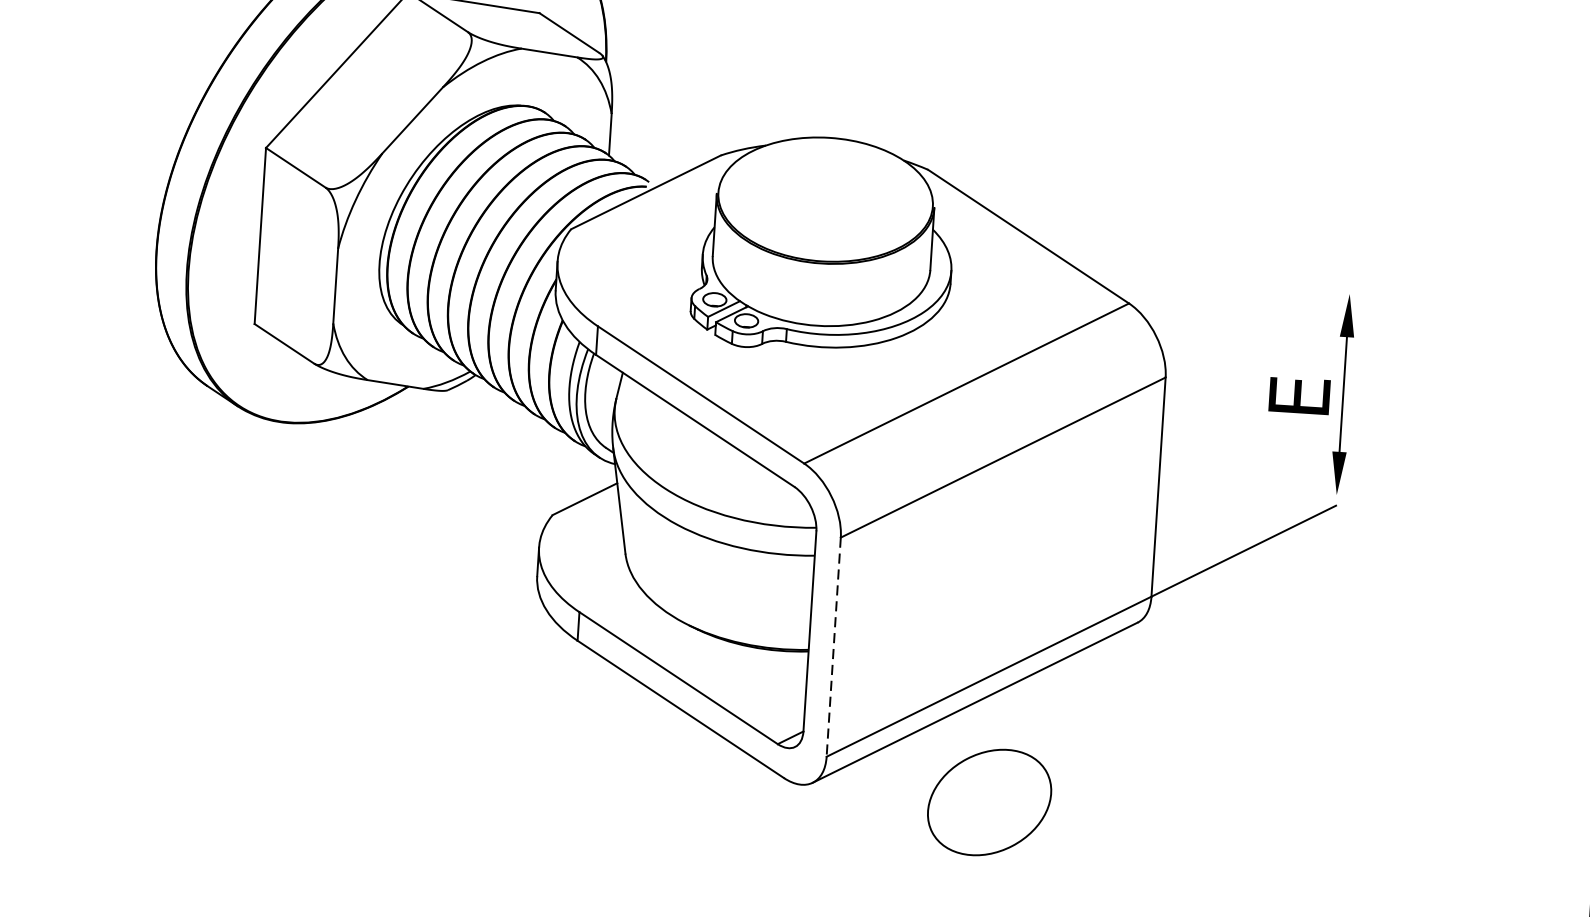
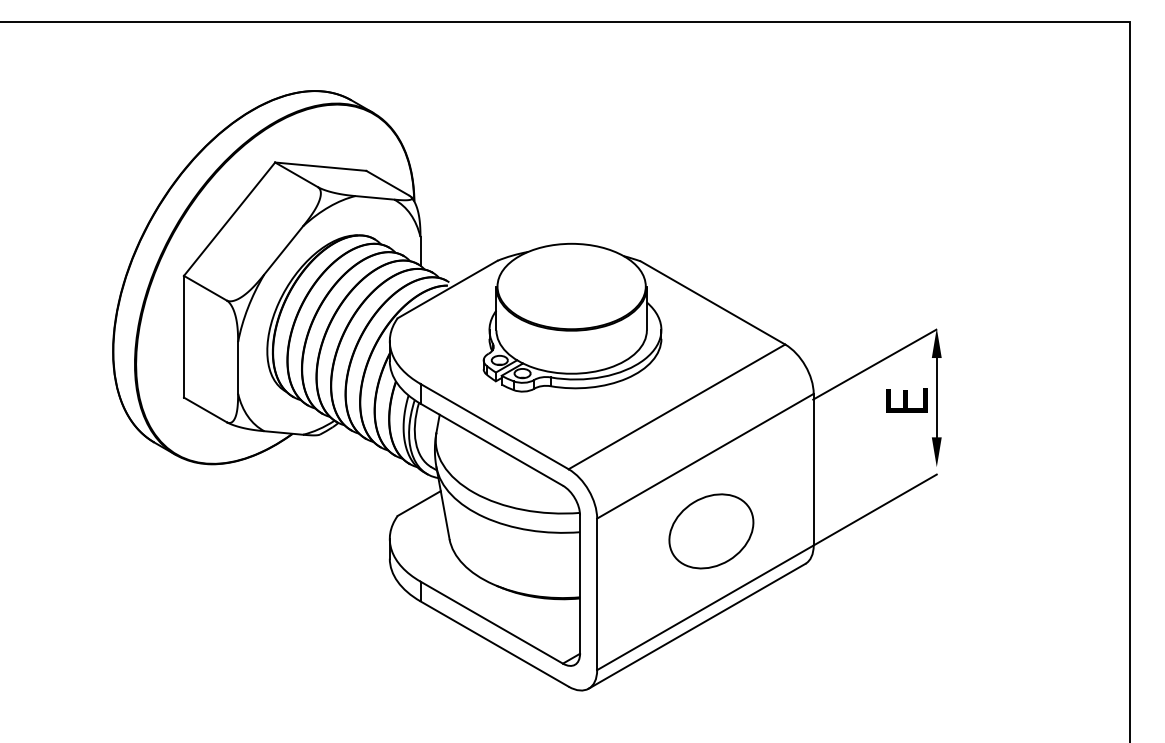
line: (1256, 340) -> (874, 364), added
line: (834, 647) -> (597, 594), dashed -> solid
part: (989, 802) -> (711, 531), moved

